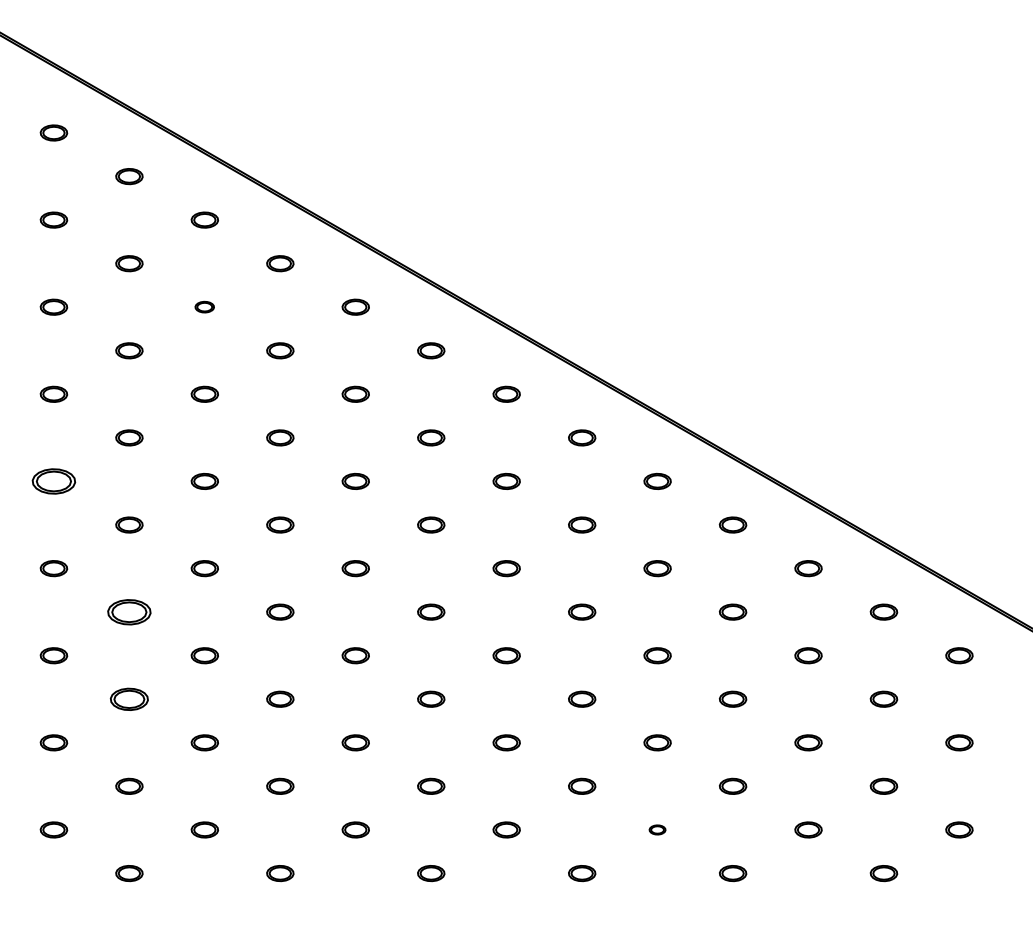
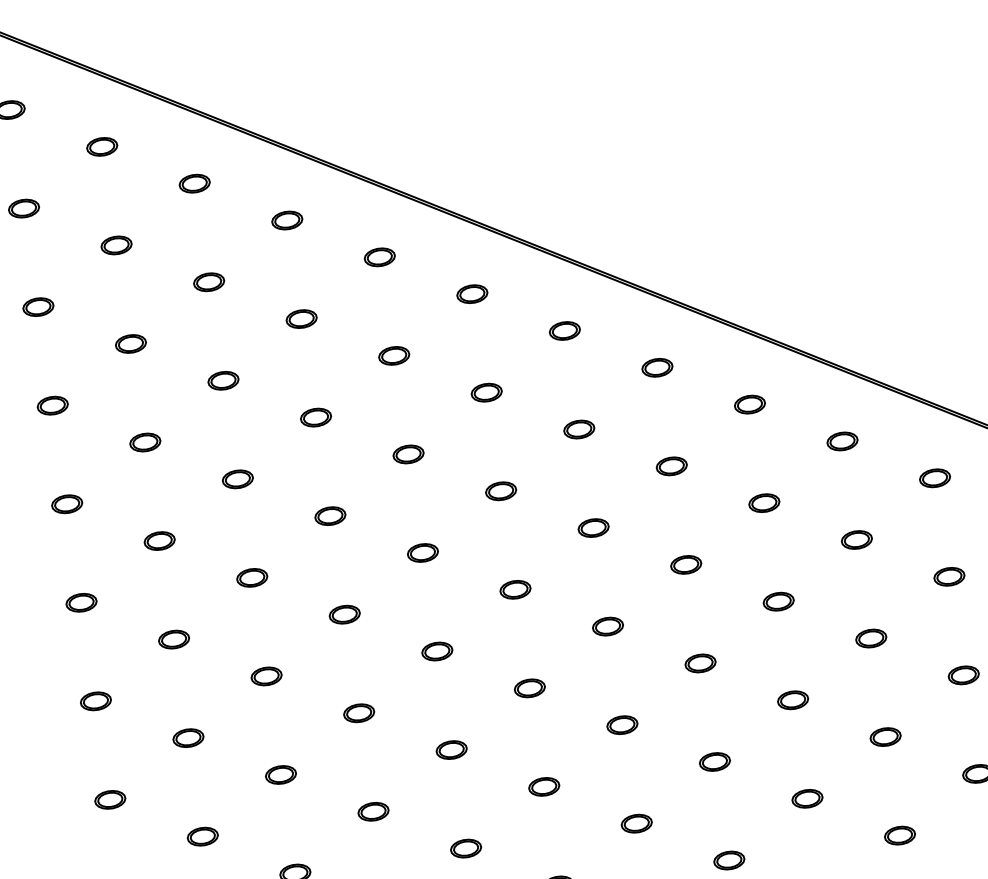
part: (204, 306) -> (208, 281), size x1.43
part: (53, 481) -> (66, 504), size x0.62
part: (129, 611) -> (174, 638), size x0.62
part: (129, 698) -> (188, 737), size x0.71
part: (657, 829) -> (807, 798), size x1.67

